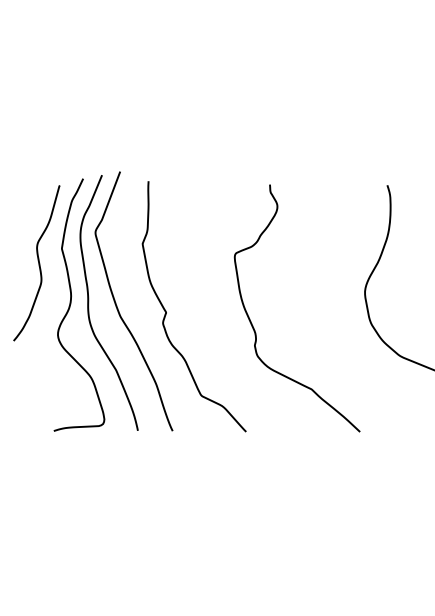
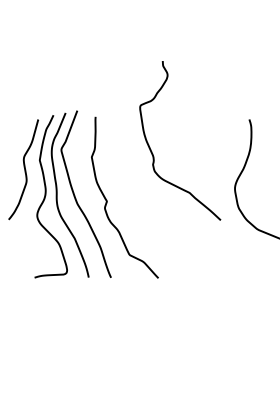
curve: (255, 328) -> (153, 153), moved

